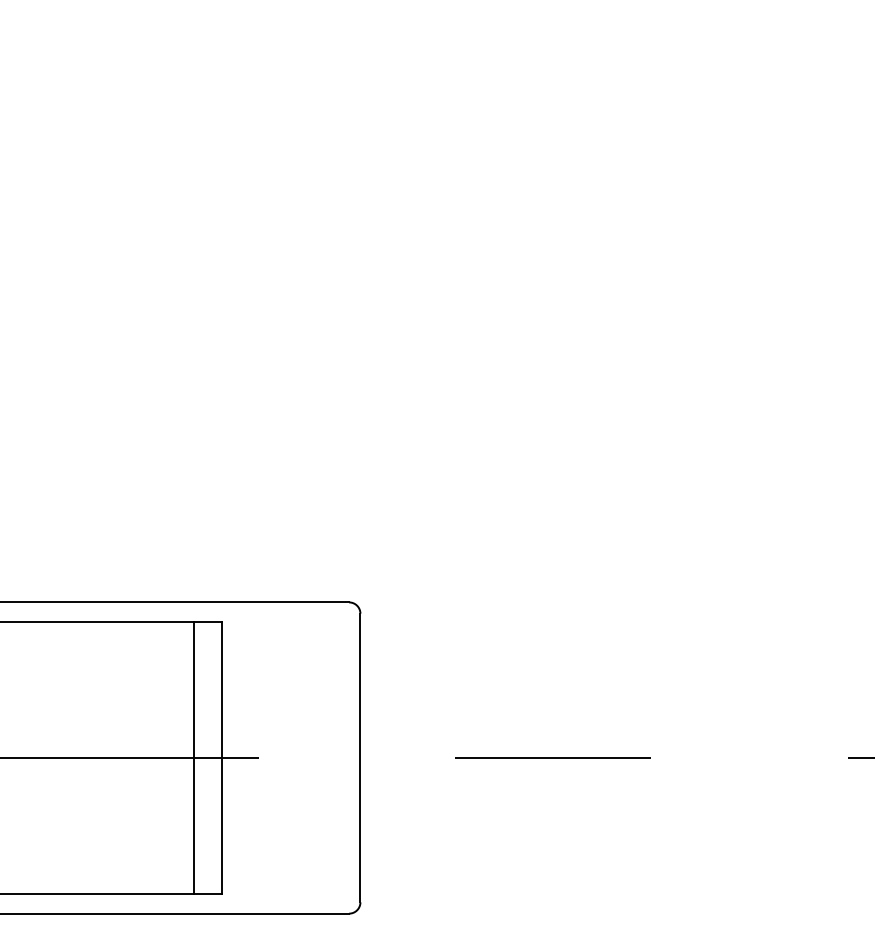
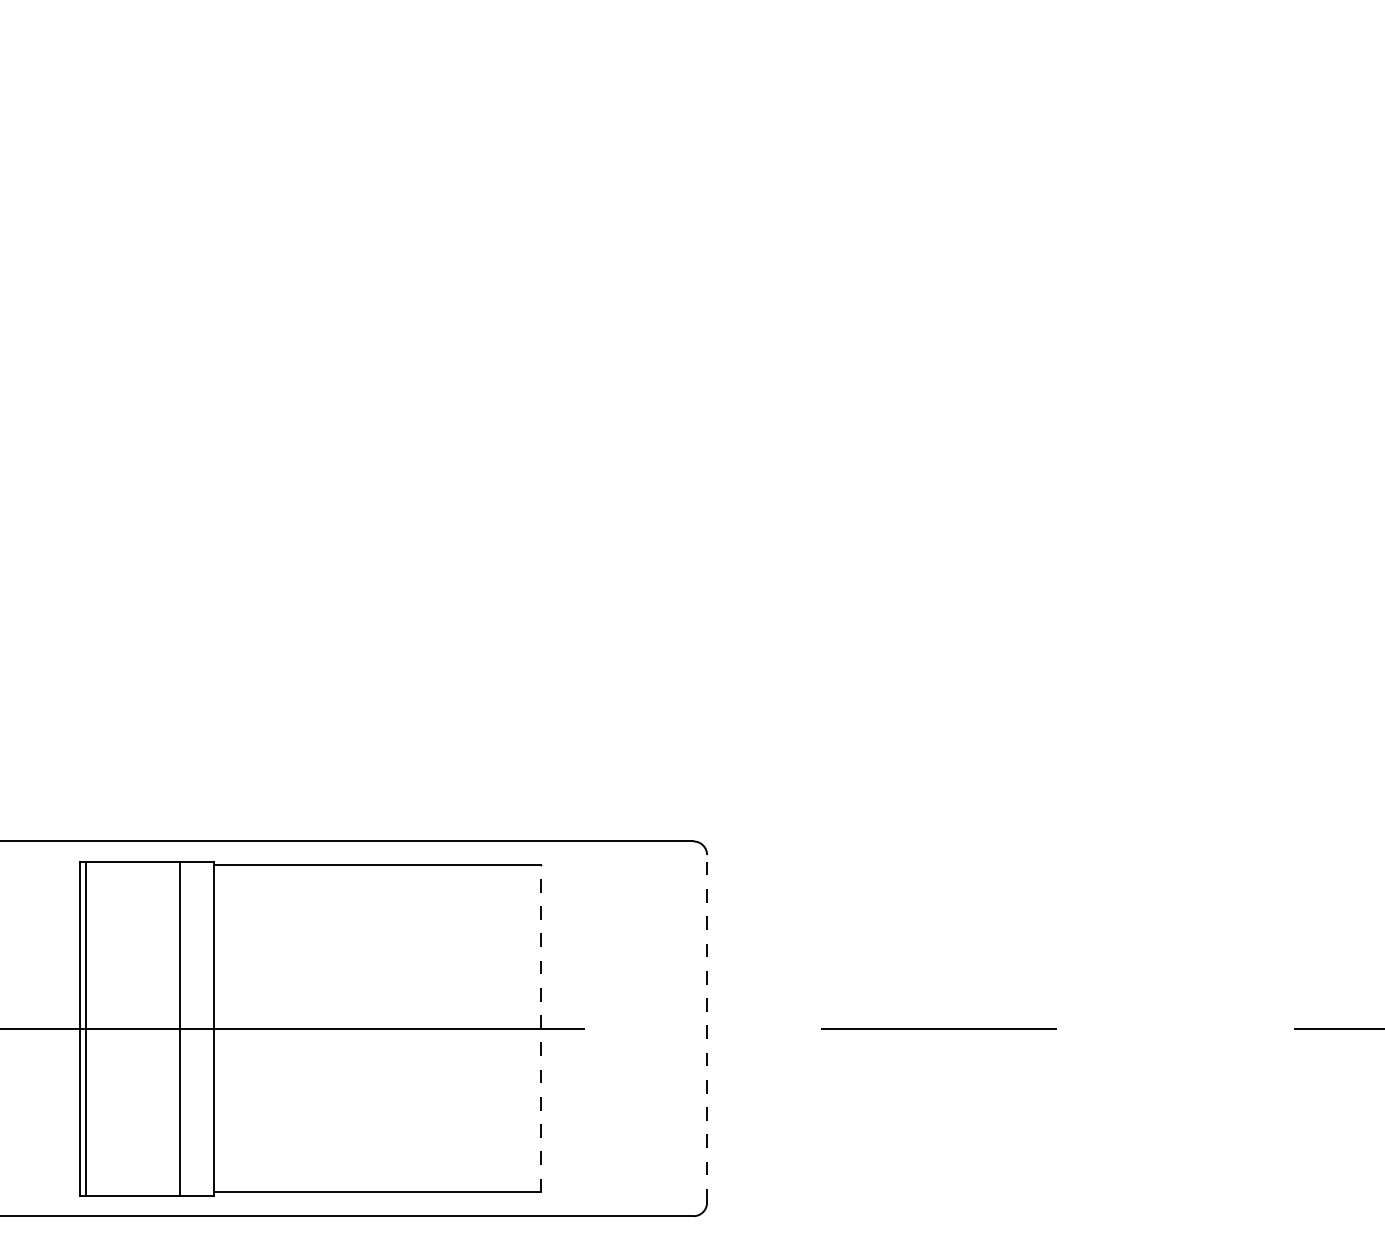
line: (193, 757) -> (506, 1028), removed
line: (222, 757) -> (540, 1028), solid -> dashed
line: (360, 757) -> (707, 1028), solid -> dashed

